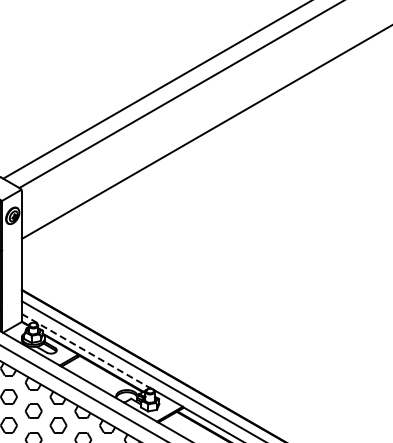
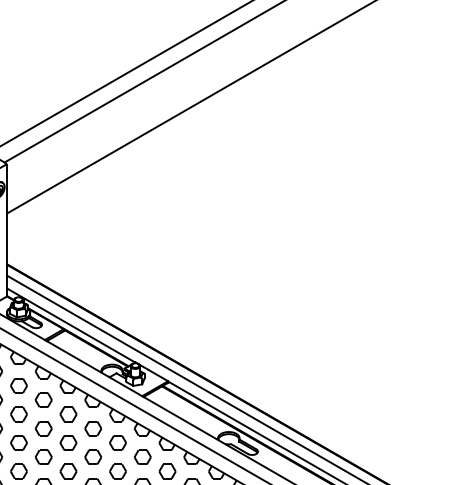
line: (86, 350) -> (71, 325), dashed -> solid

